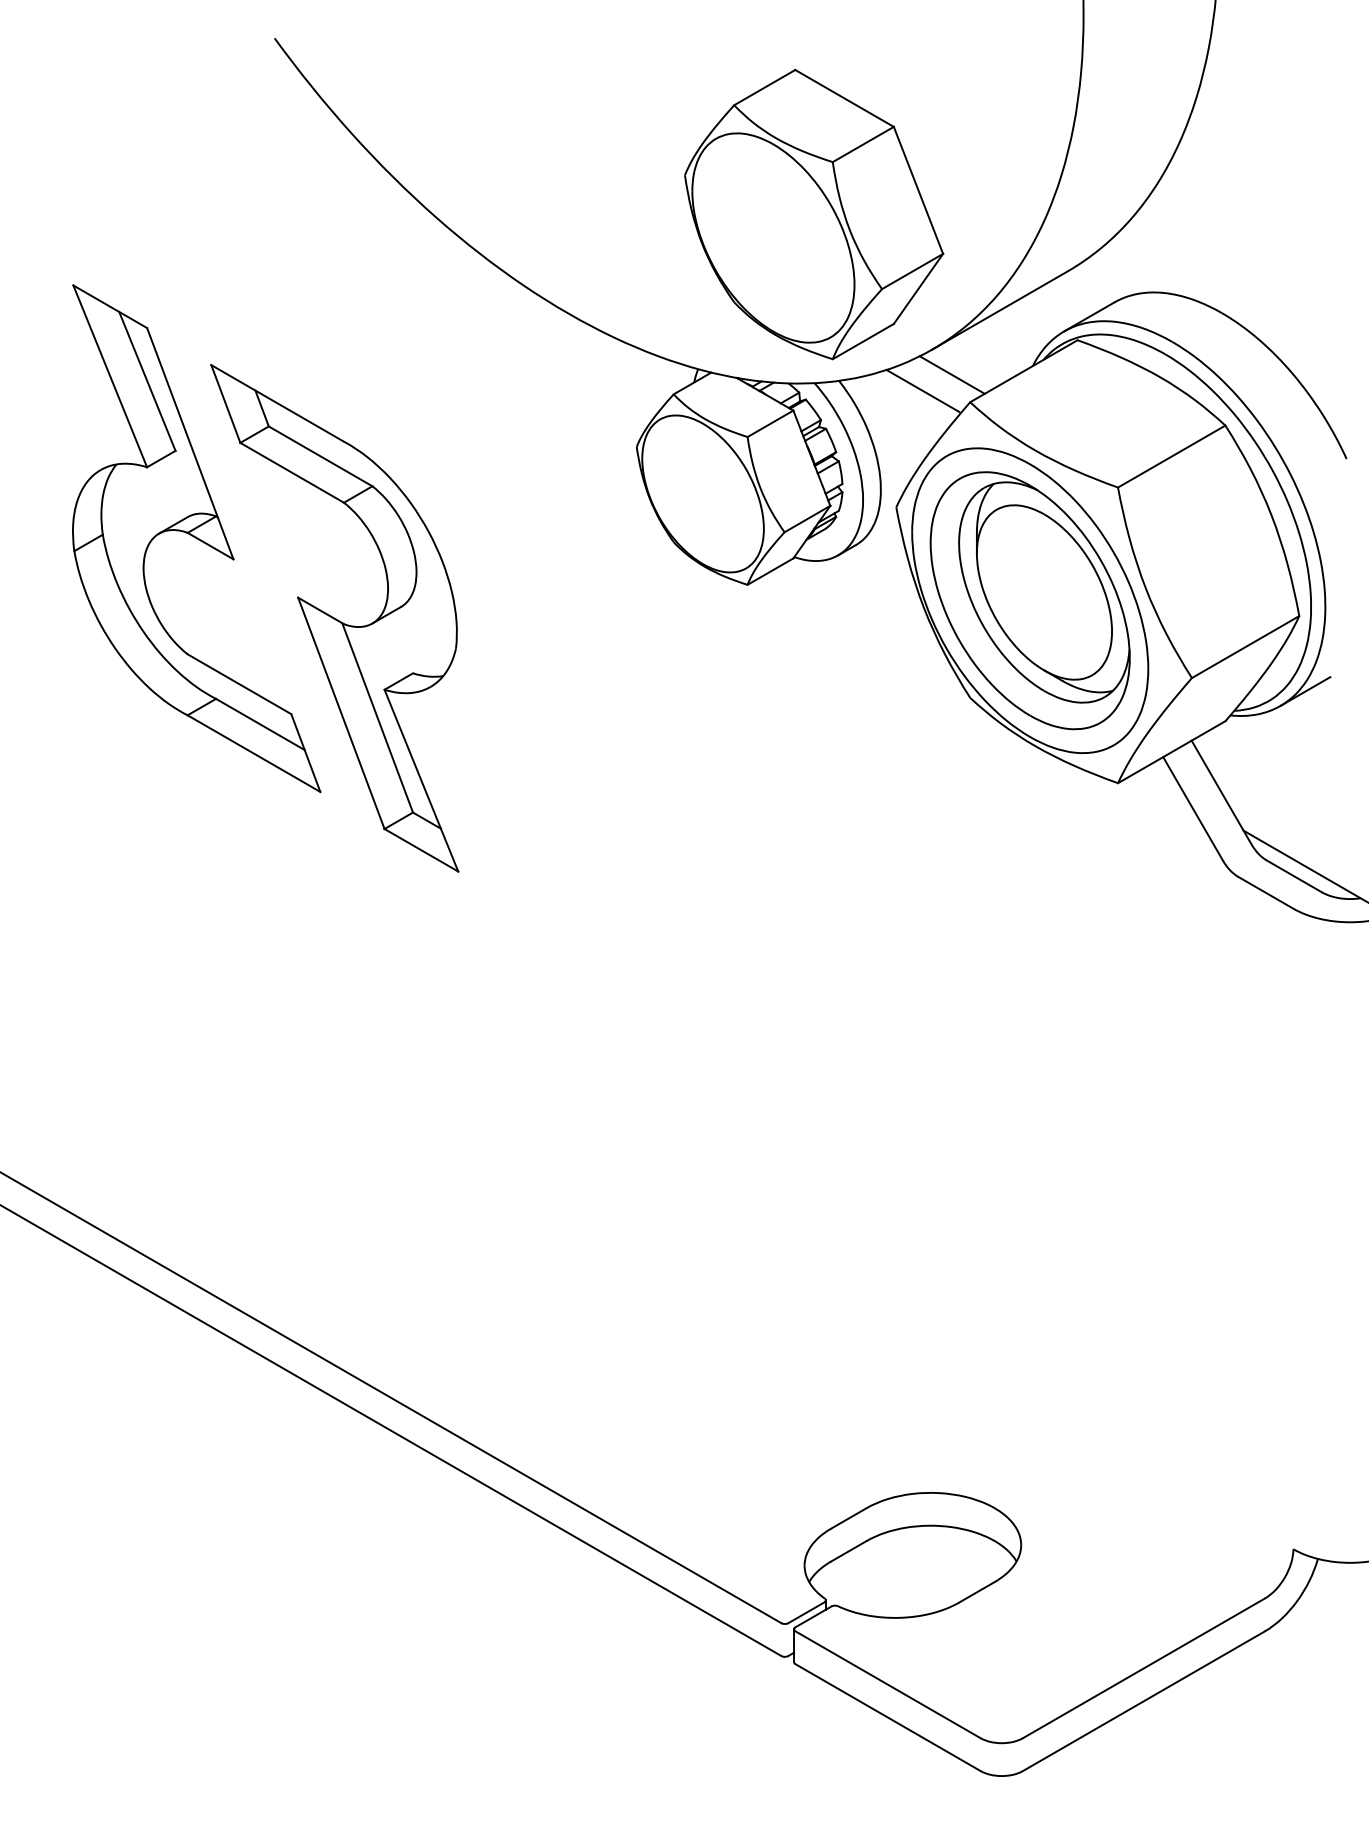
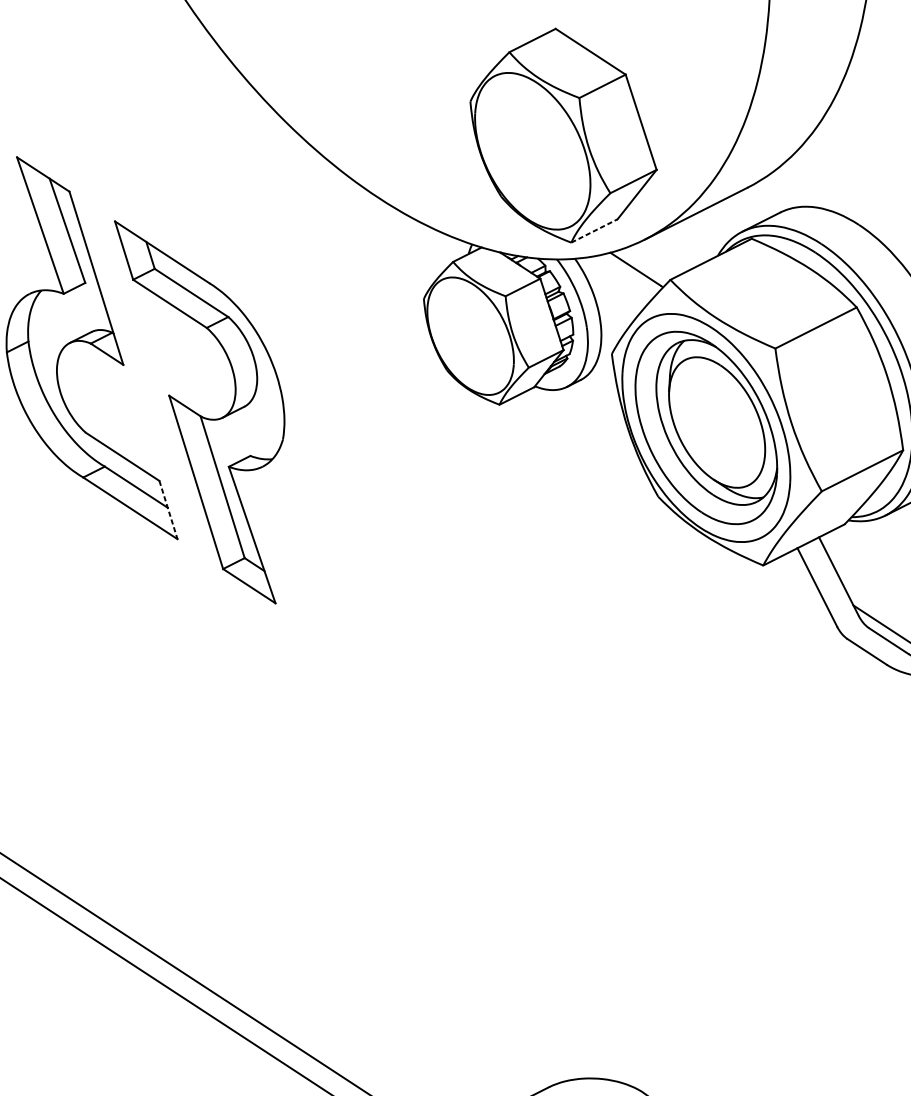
line: (863, 341) -> (594, 230), solid -> dashed
line: (951, 374) -> (657, 258), removed
line: (305, 753) -> (168, 510), solid -> dashed

